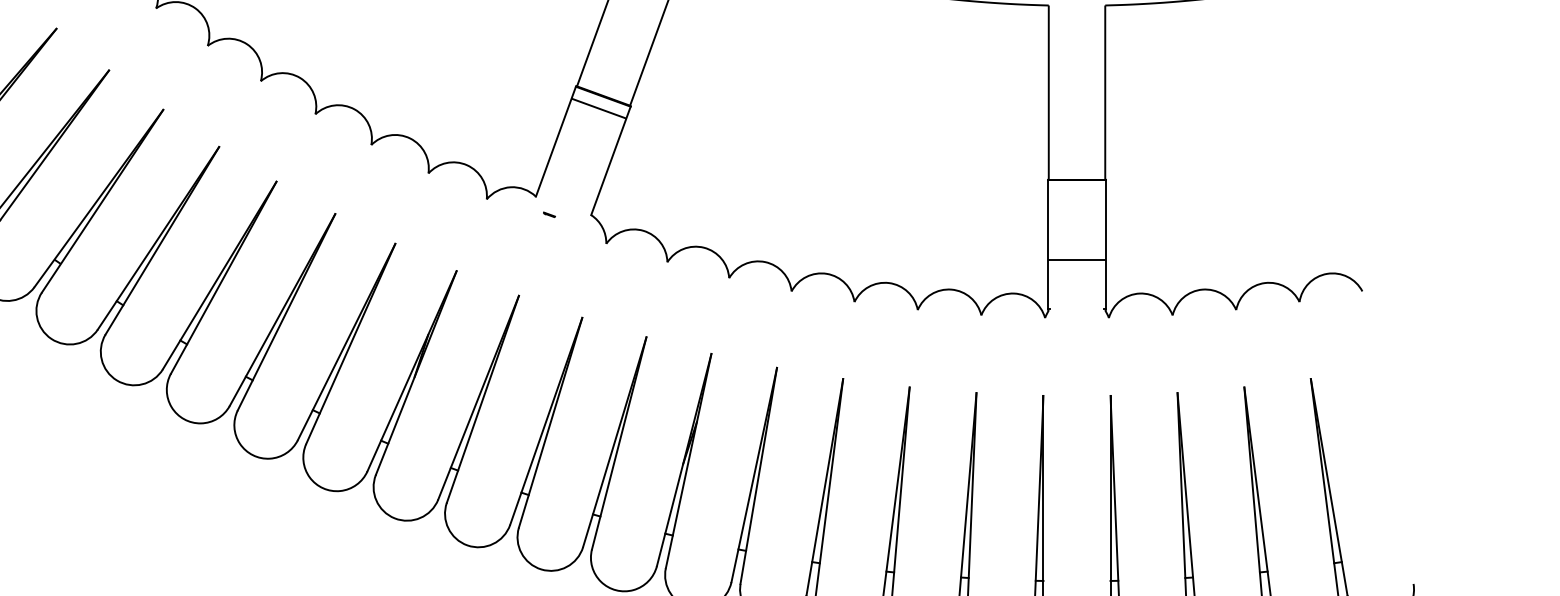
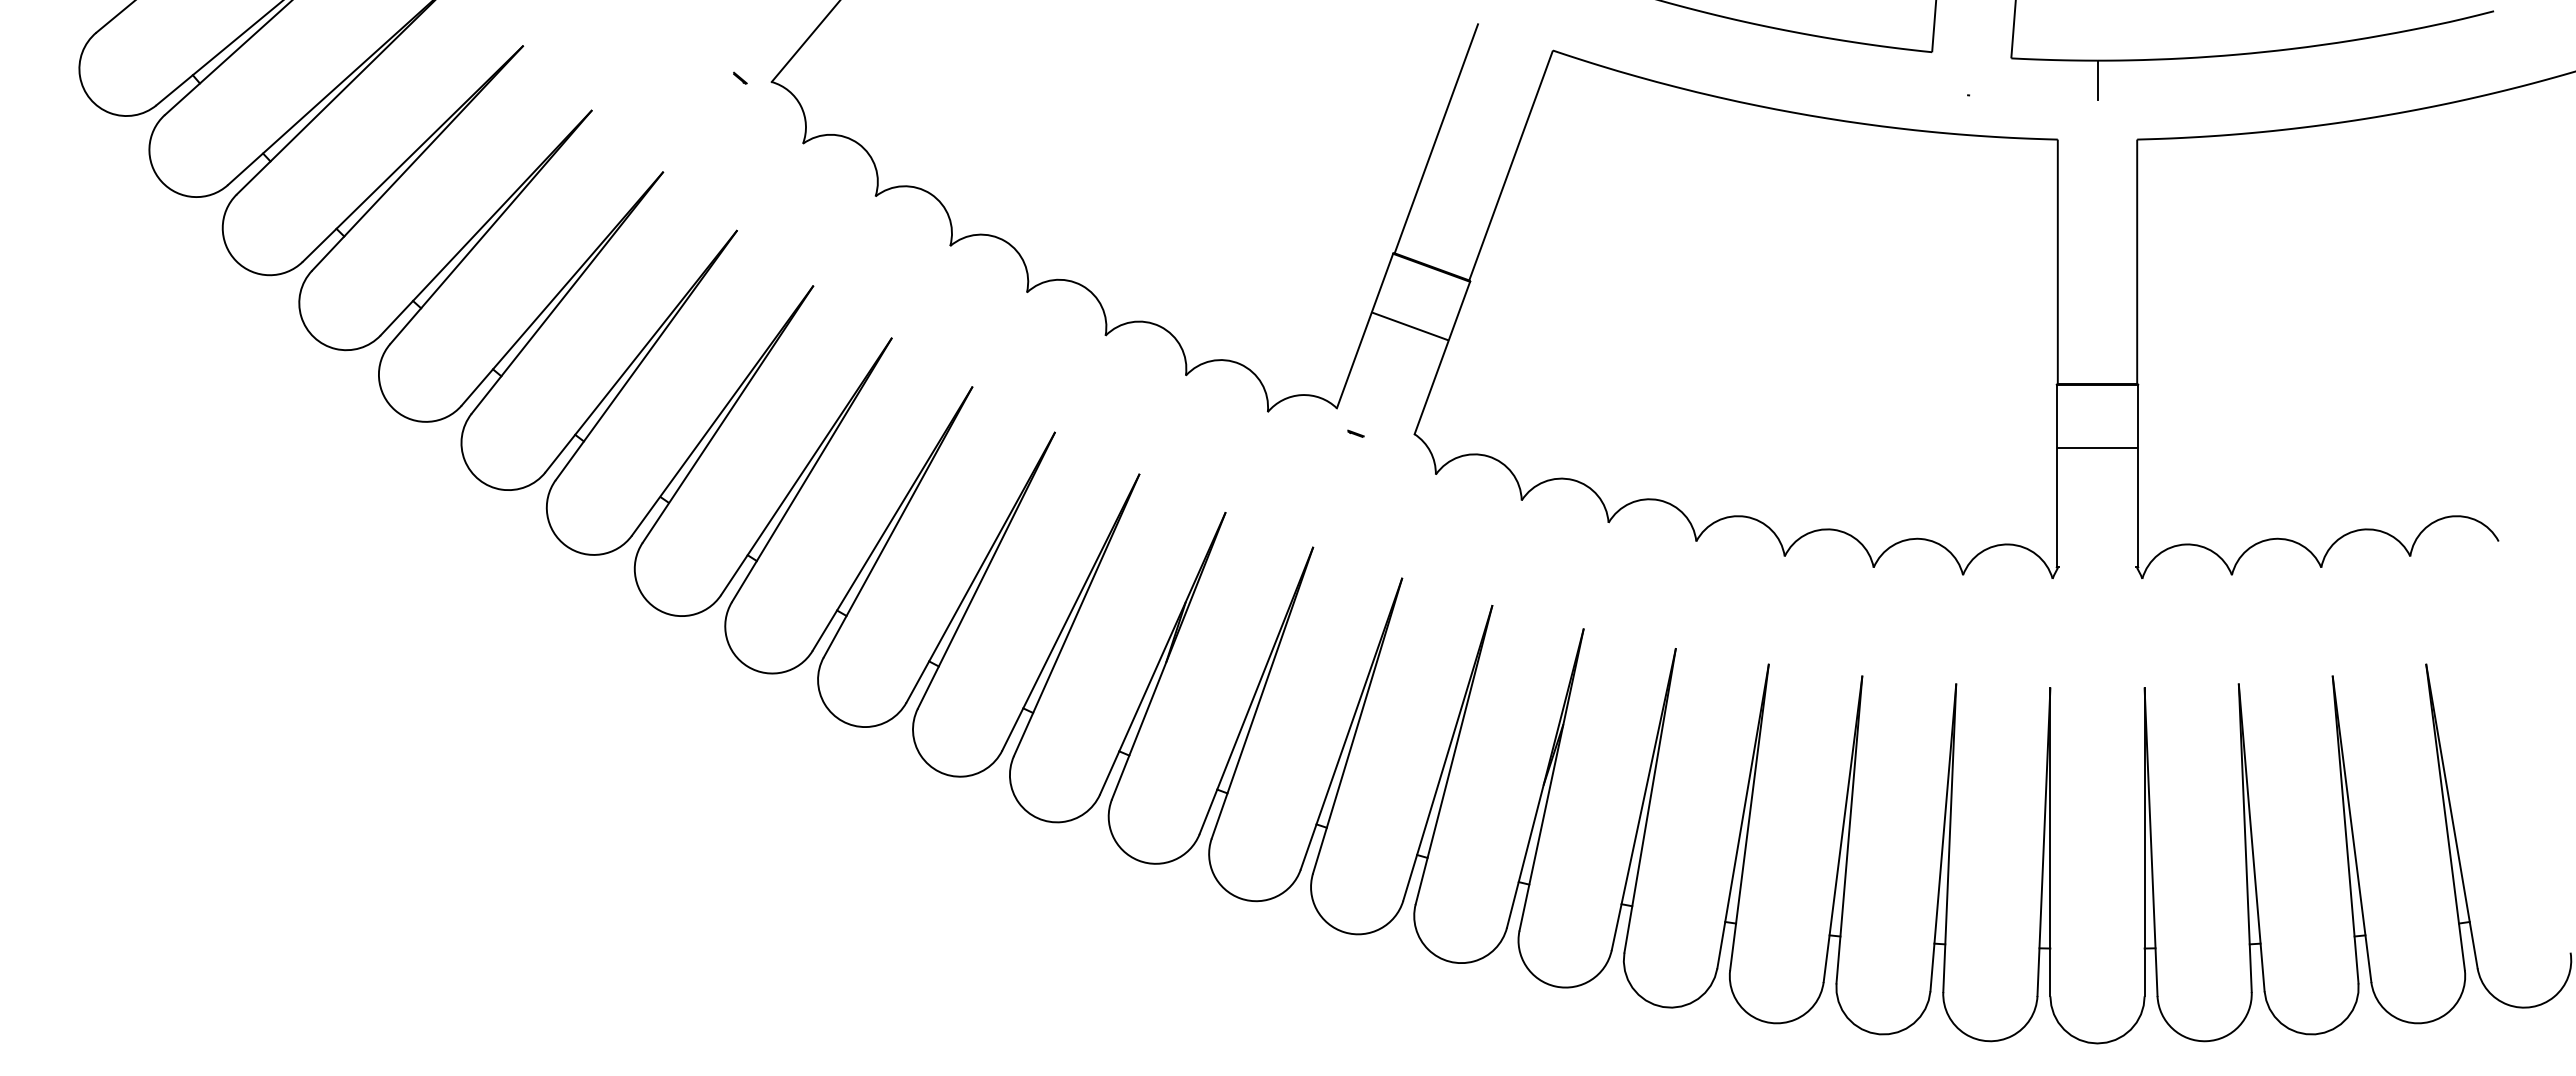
line: (598, 108) -> (1410, 326), moved
line: (1077, 260) -> (2097, 447), moved

